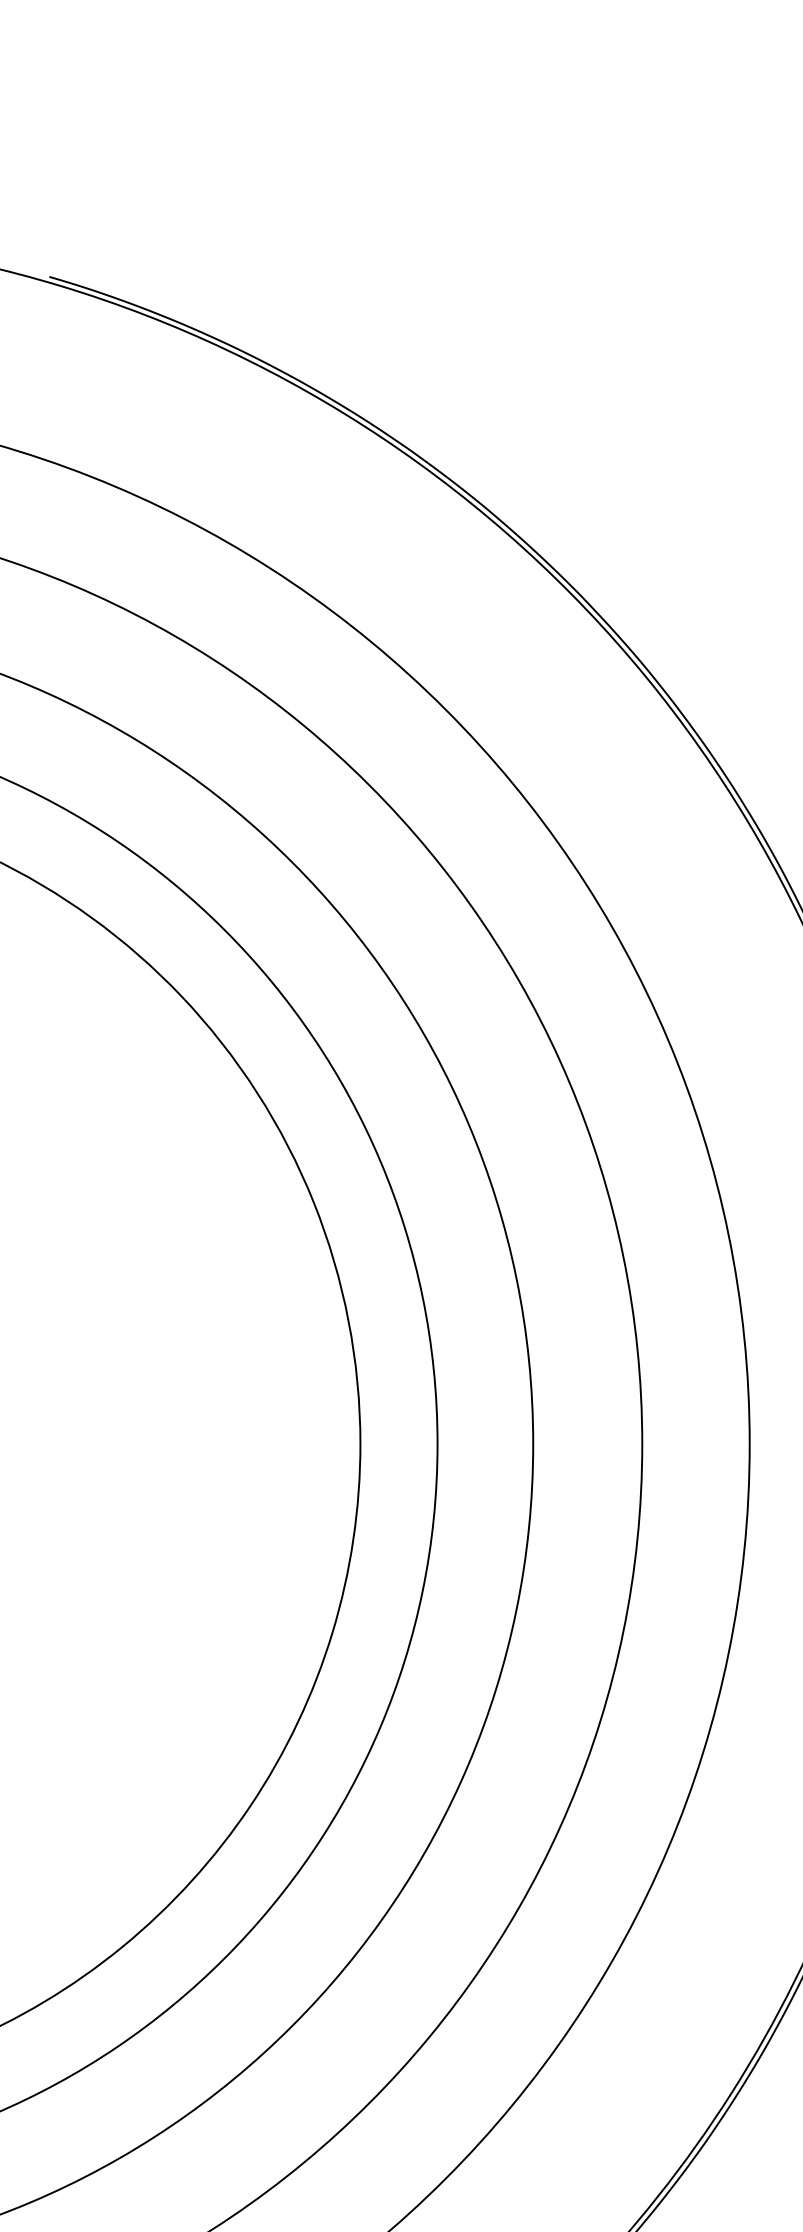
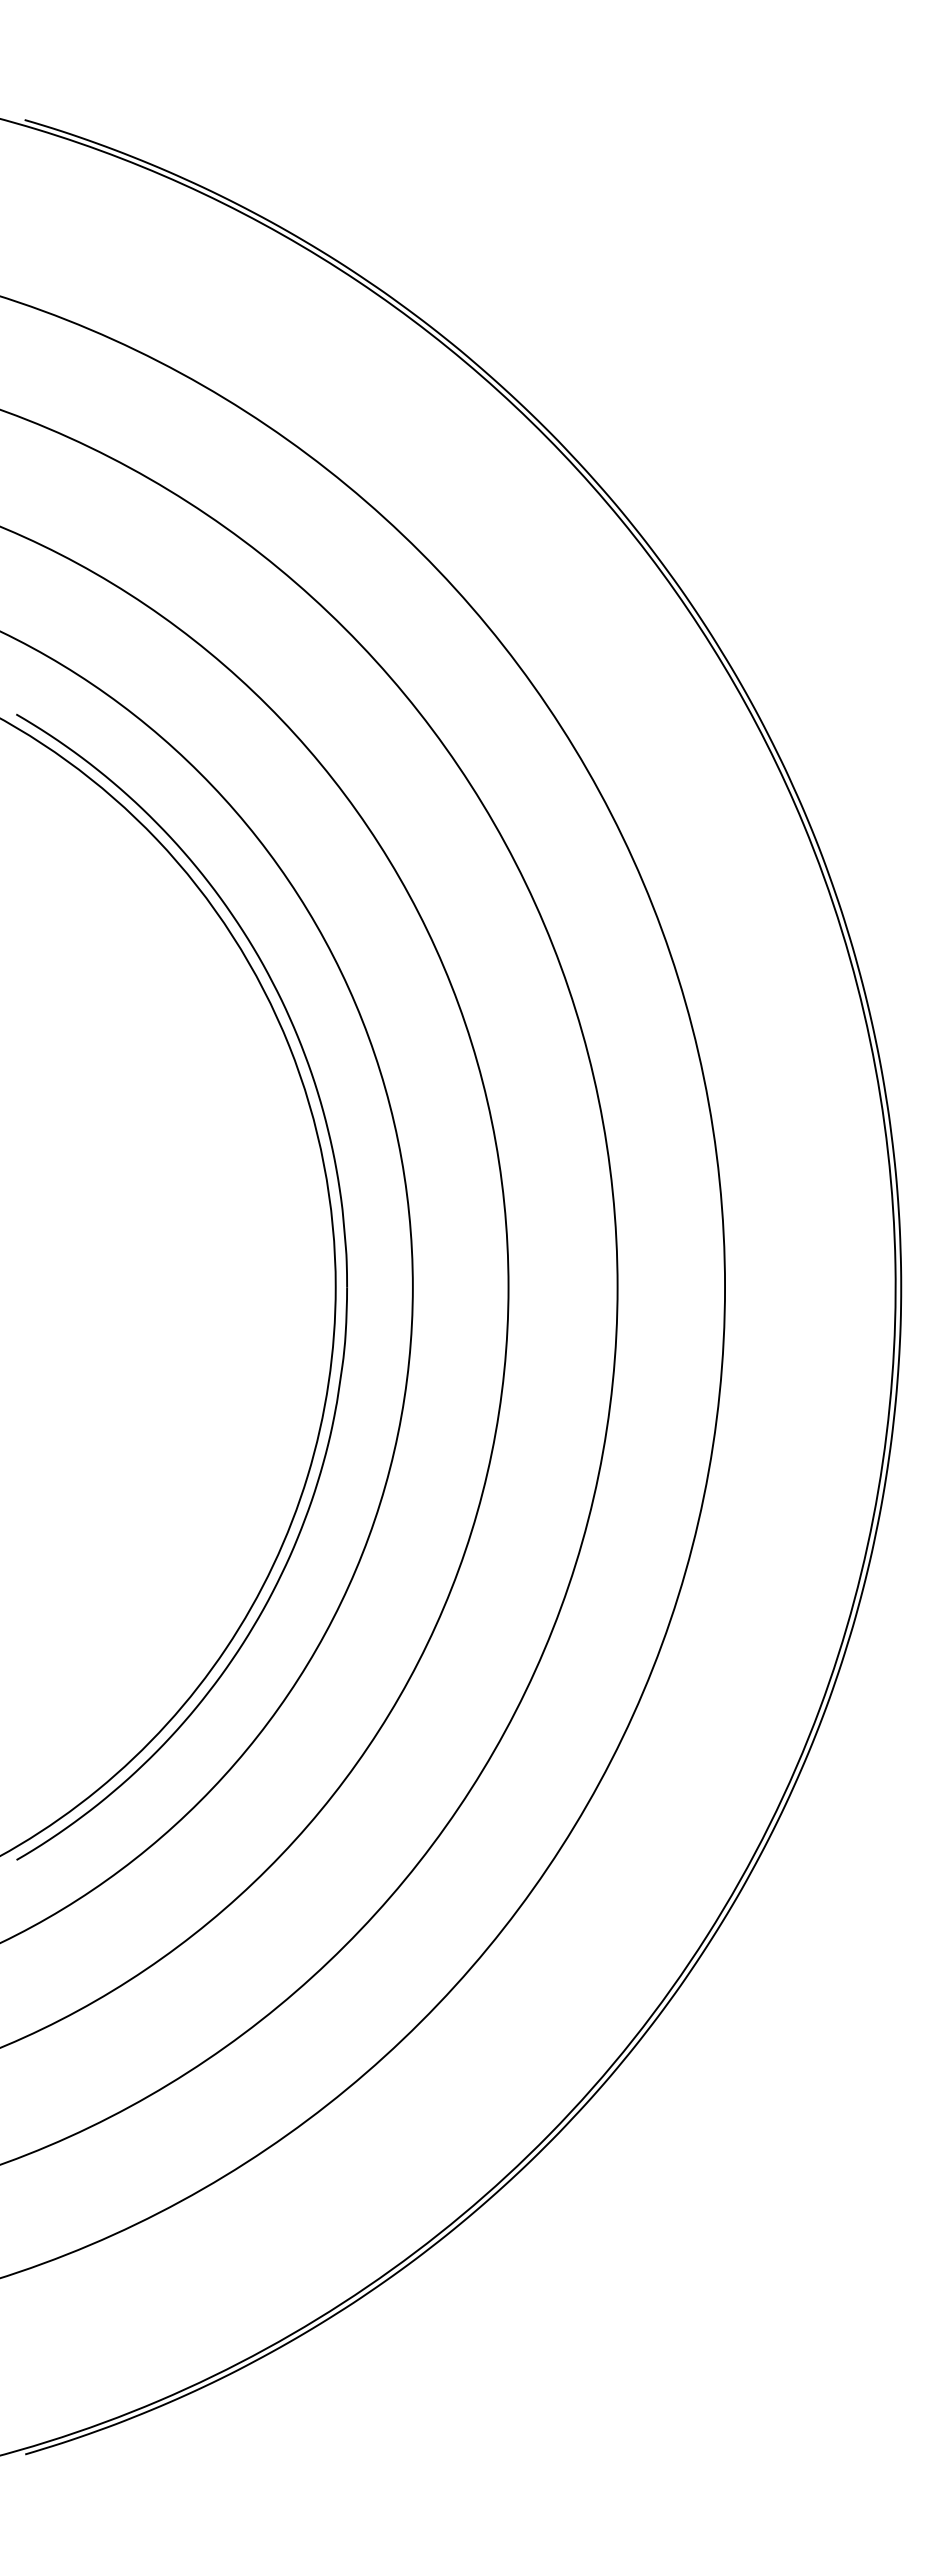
part: (371, 1443) -> (346, 1286), added

